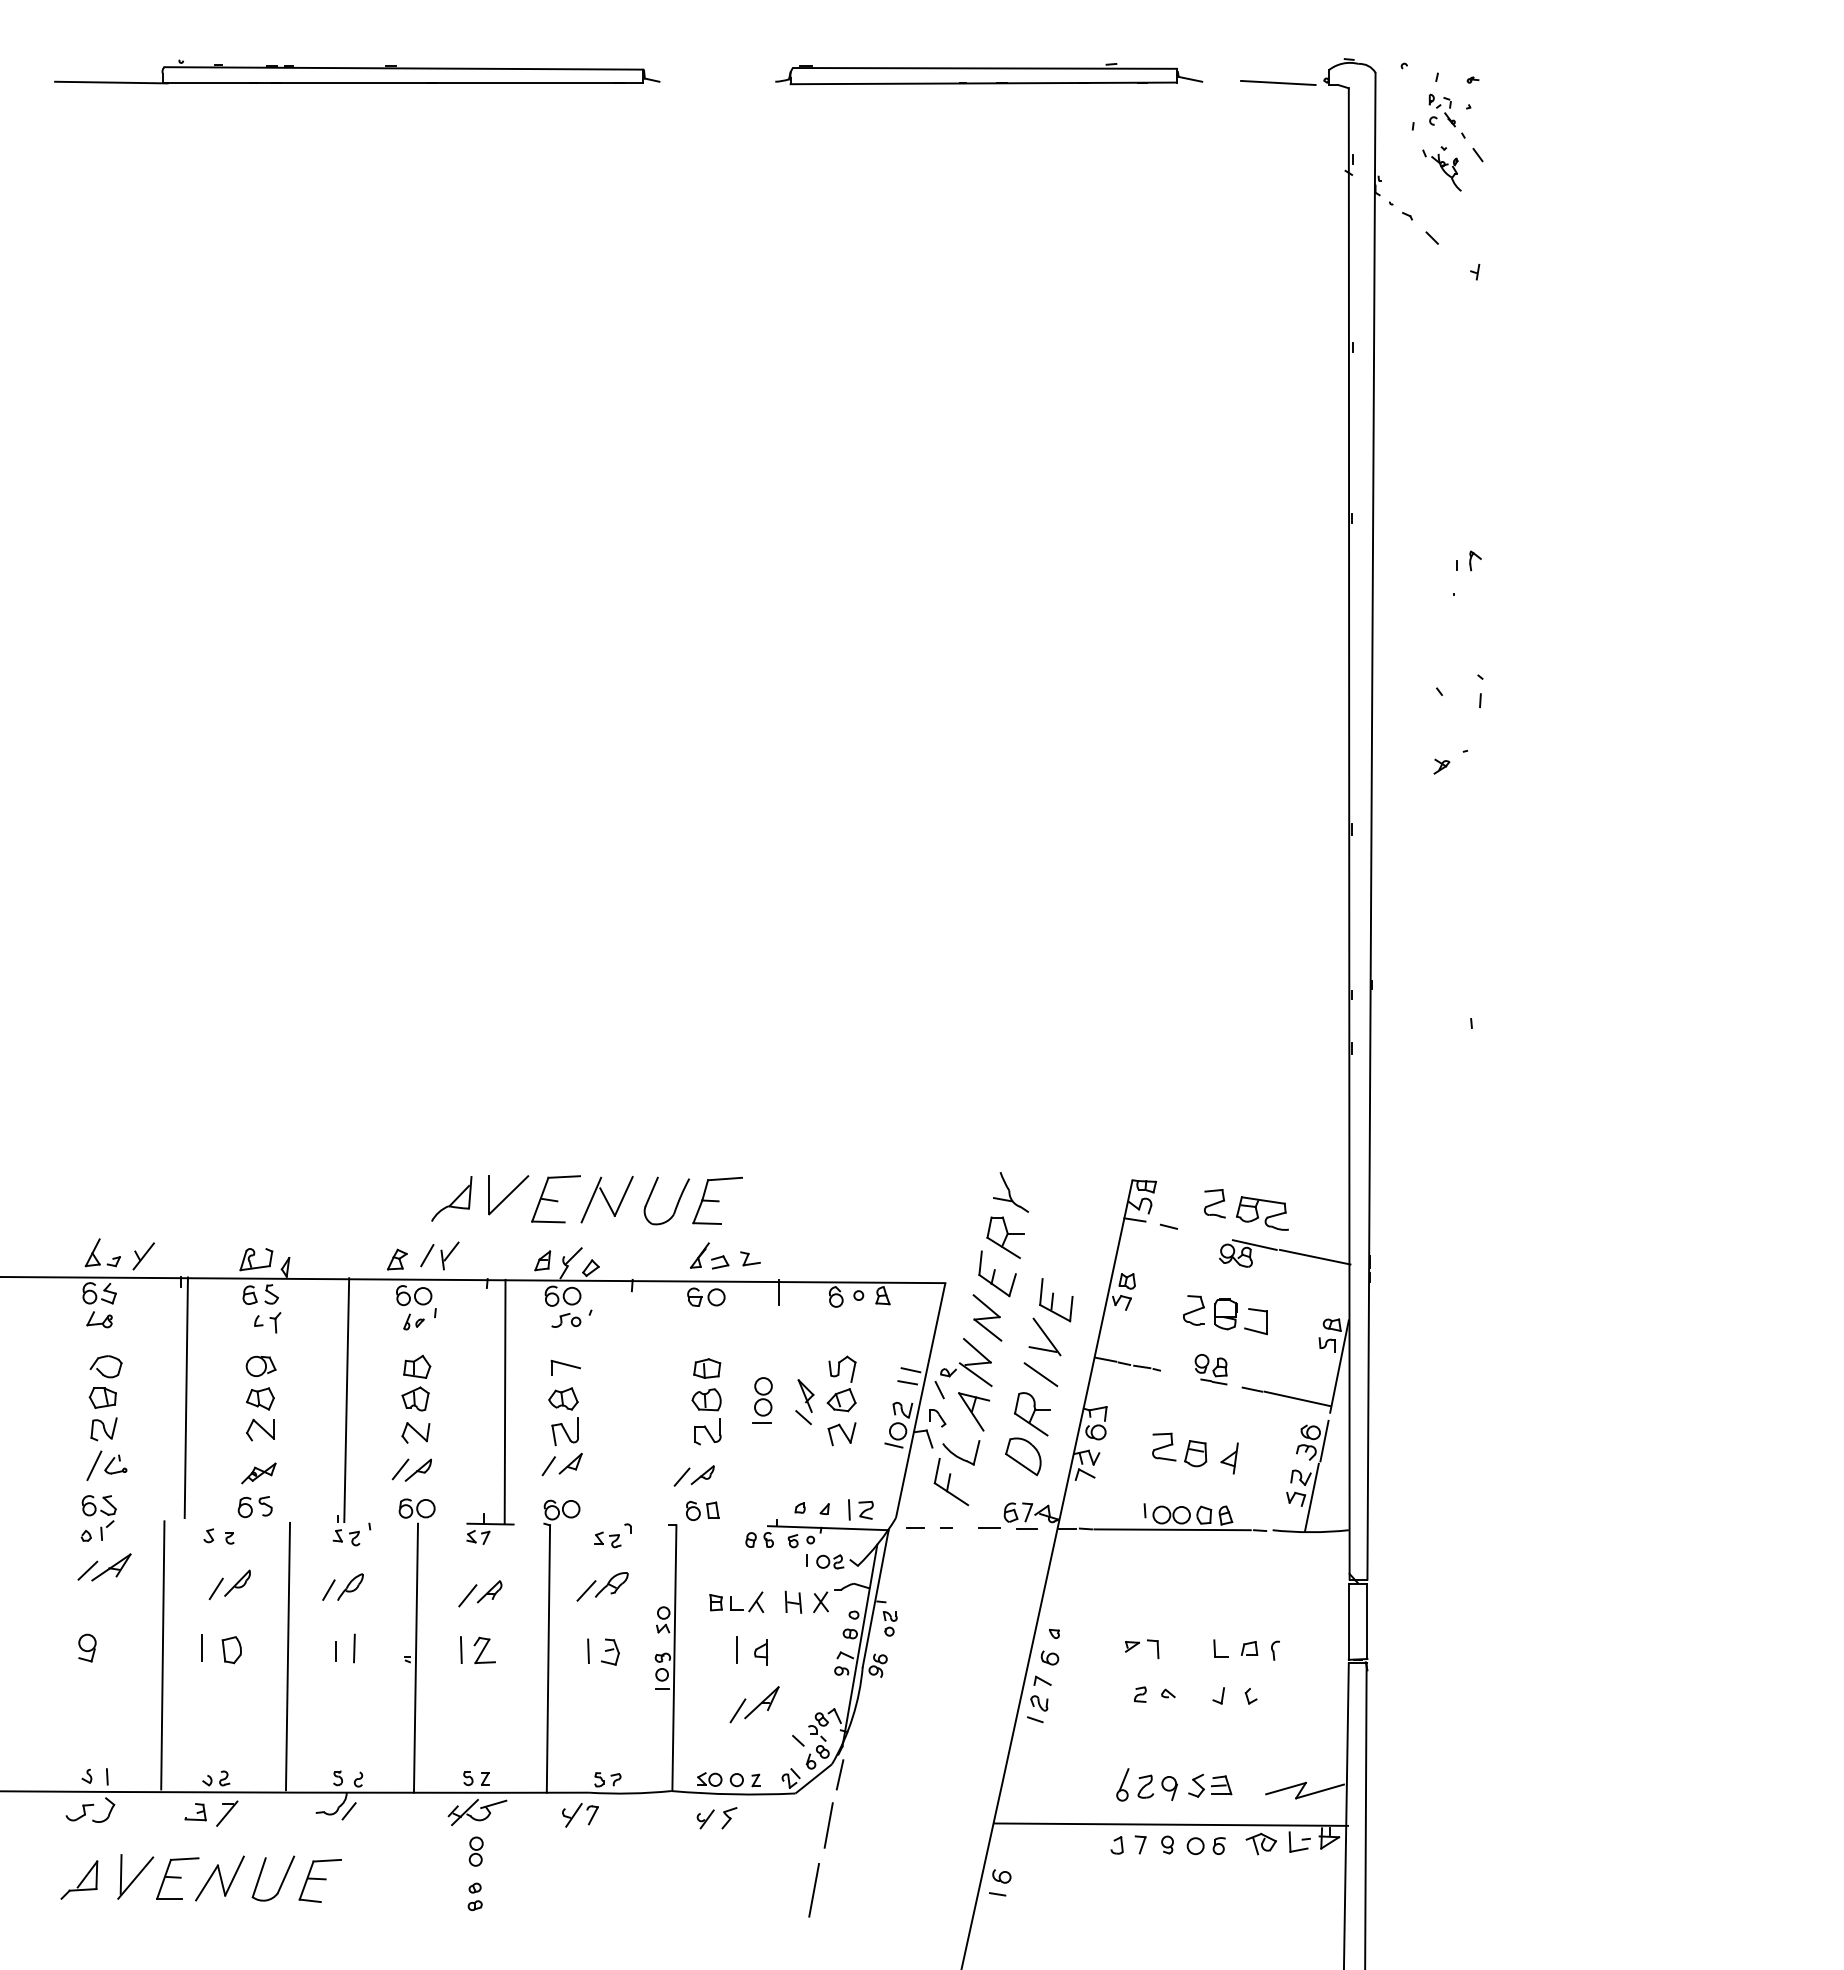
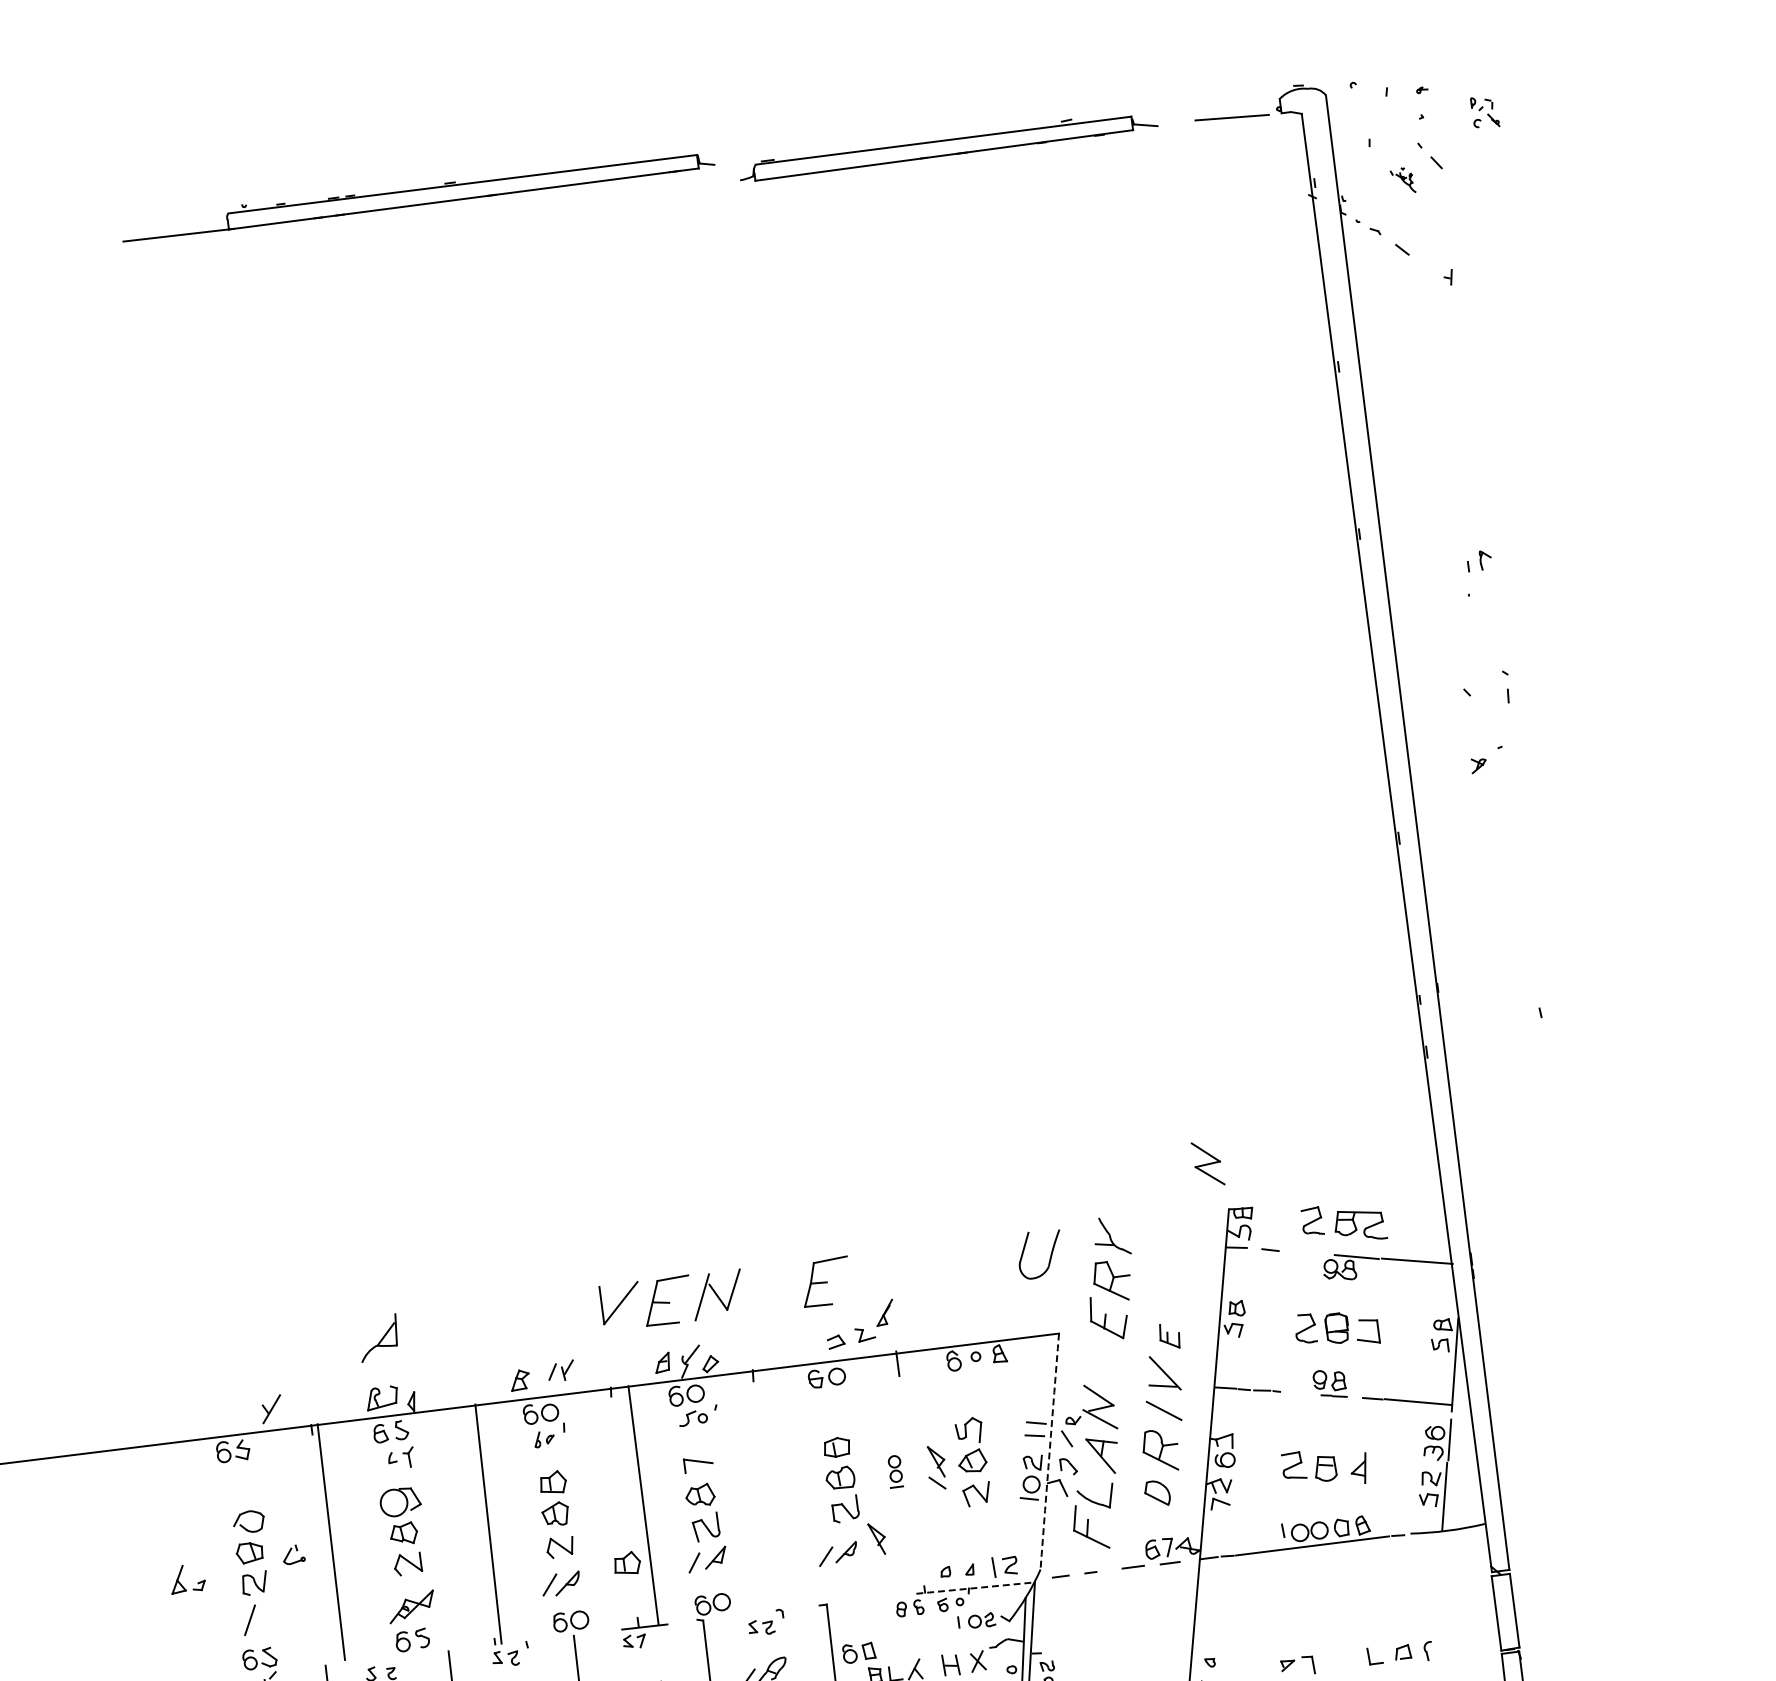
part: (357, 71) -> (417, 193), moved
part: (1441, 110) -> (1484, 112), moved
part: (1441, 168) -> (1402, 180), size x0.6
part: (451, 1198) -> (378, 1337), moved
part: (676, 1204) -> (1050, 1256), moved
part: (95, 1249) -> (179, 1576), moved
part: (439, 1255) -> (560, 1370), size x0.7
part: (699, 1255) -> (884, 1312), moved
part: (1056, 1300) -> (1169, 1336), size x0.6
part: (987, 1317) -> (1208, 1163), moved
part: (99, 1319) -> (236, 1476), removed
part: (260, 1365) -> (399, 1501), size x1.4
part: (762, 1400) -> (895, 1471), size x0.7
arc: (920, 1400) -> (1049, 1451), solid -> dashed
part: (1023, 1456) -> (1157, 1493), size x0.7
part: (481, 1457) -> (627, 1563), added
part: (115, 1464) -> (293, 1554), moved
part: (735, 1465) -> (876, 1538), added
part: (258, 1473) -> (411, 1606), size x1.4
part: (702, 1510) -> (858, 1652), moved
line: (828, 1528) -> (975, 1588), solid -> dashed

